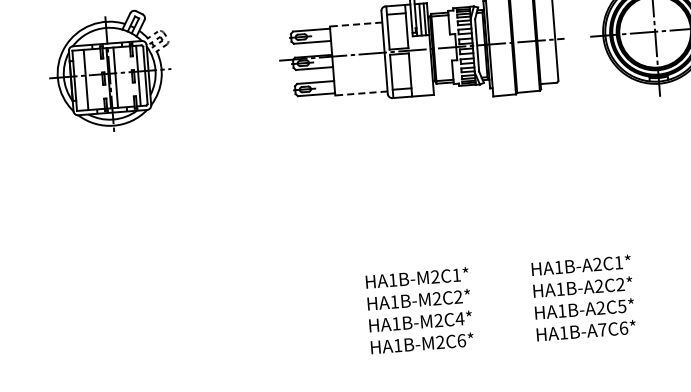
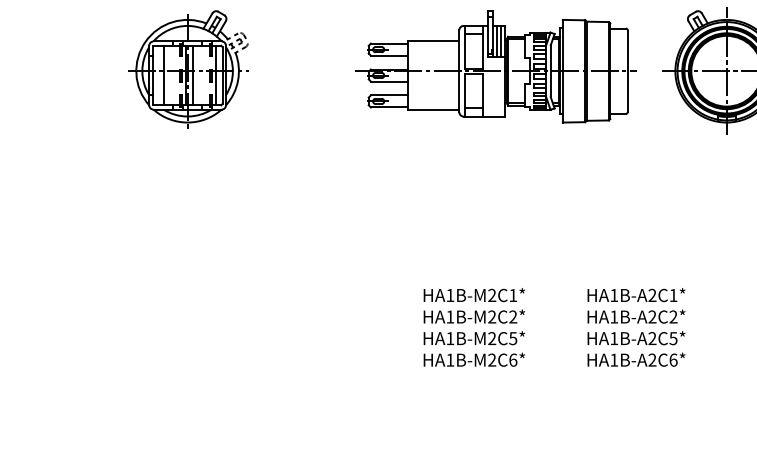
line: (356, 24) -> (433, 41), dashed -> solid
line: (361, 93) -> (433, 109), dashed -> solid
text: (459, 318) -> (512, 338), HA1B-M2C4* -> HA1B-M2C5*
text: (602, 329) -> (652, 359), HA1B-A7C6* -> HA1B-A2C6*

